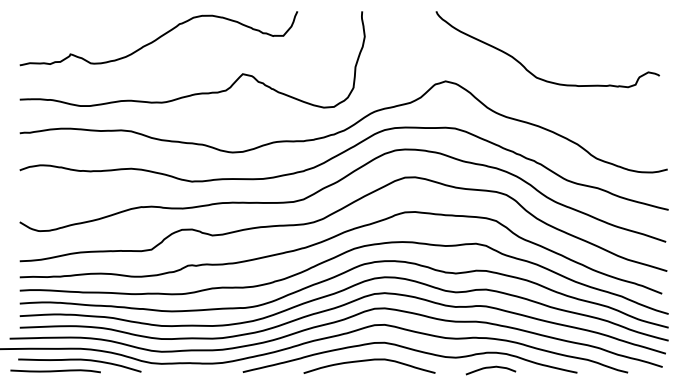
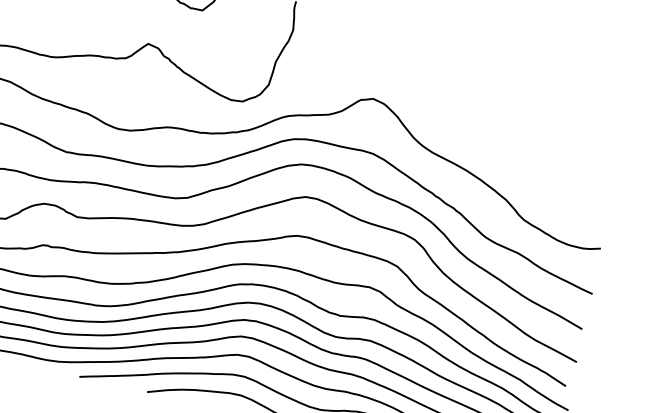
curve: (529, 70) -> (469, 106), removed

